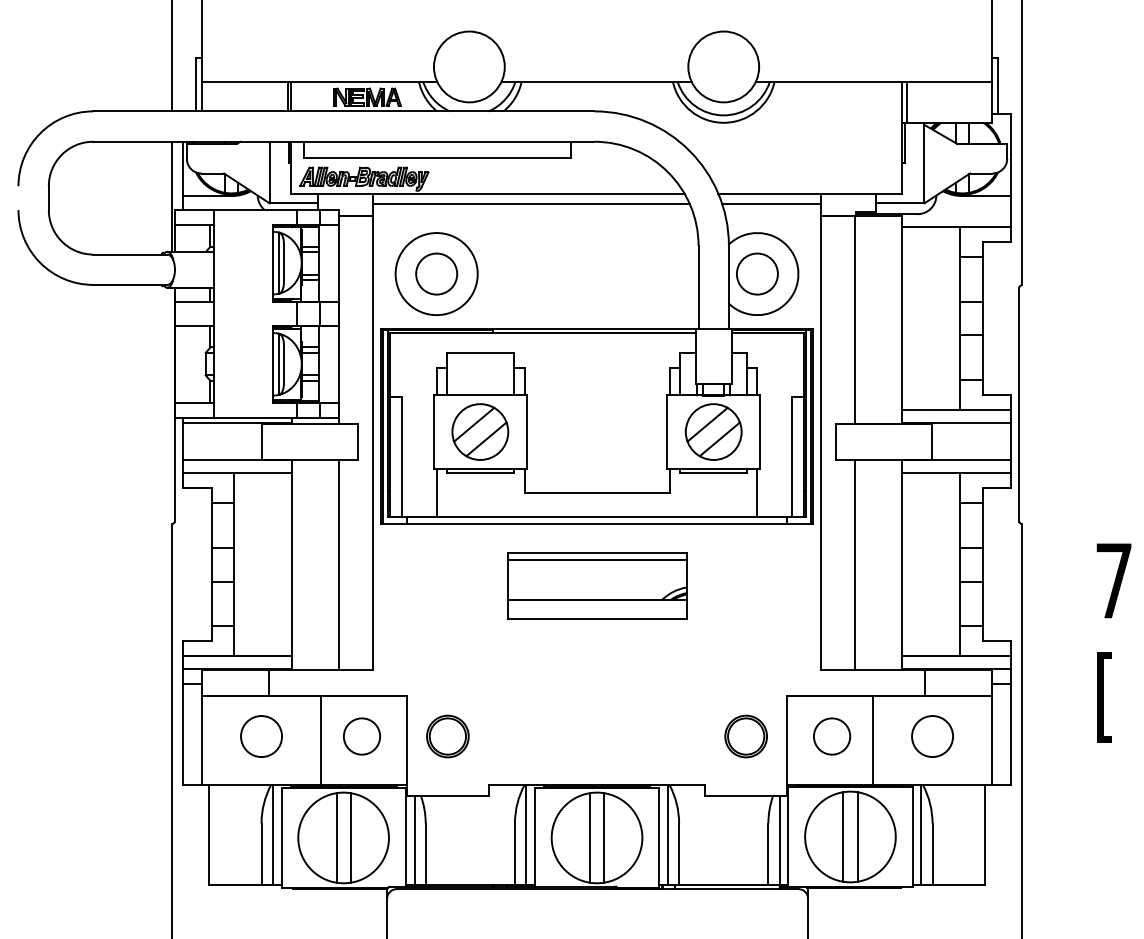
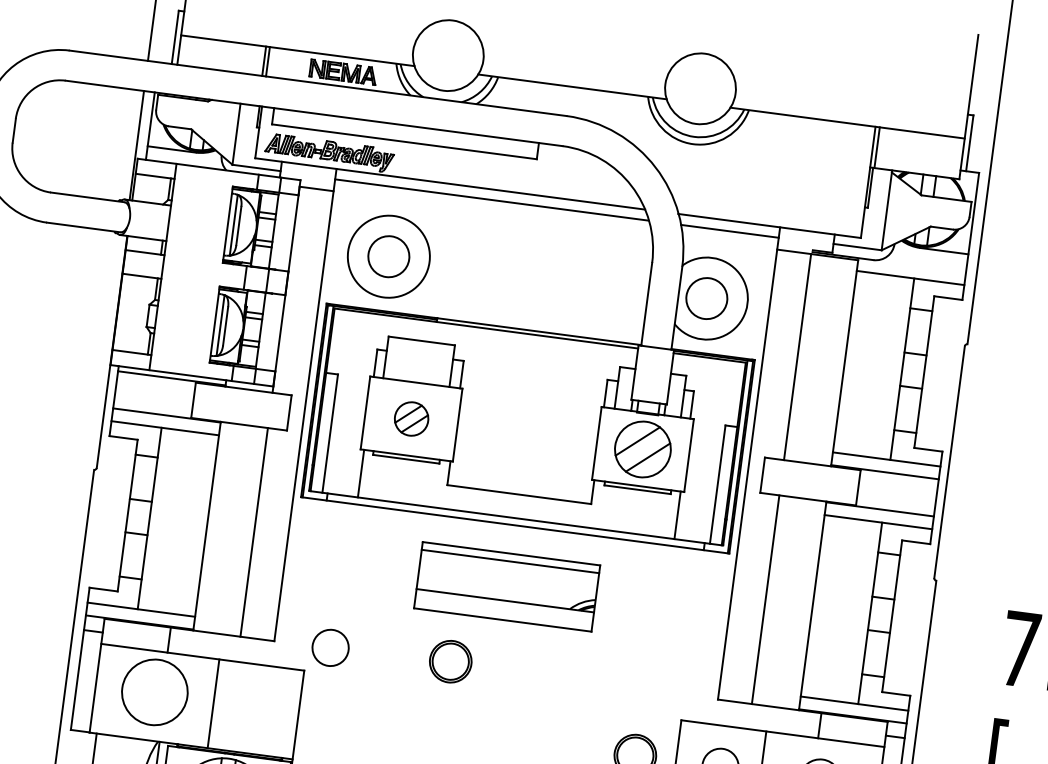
part: (480, 431) -> (411, 418), size x0.6
circle: (261, 736) -> (154, 692), size x1.6
circle: (361, 736) -> (330, 647), moved
part: (447, 736) -> (450, 661), moved

